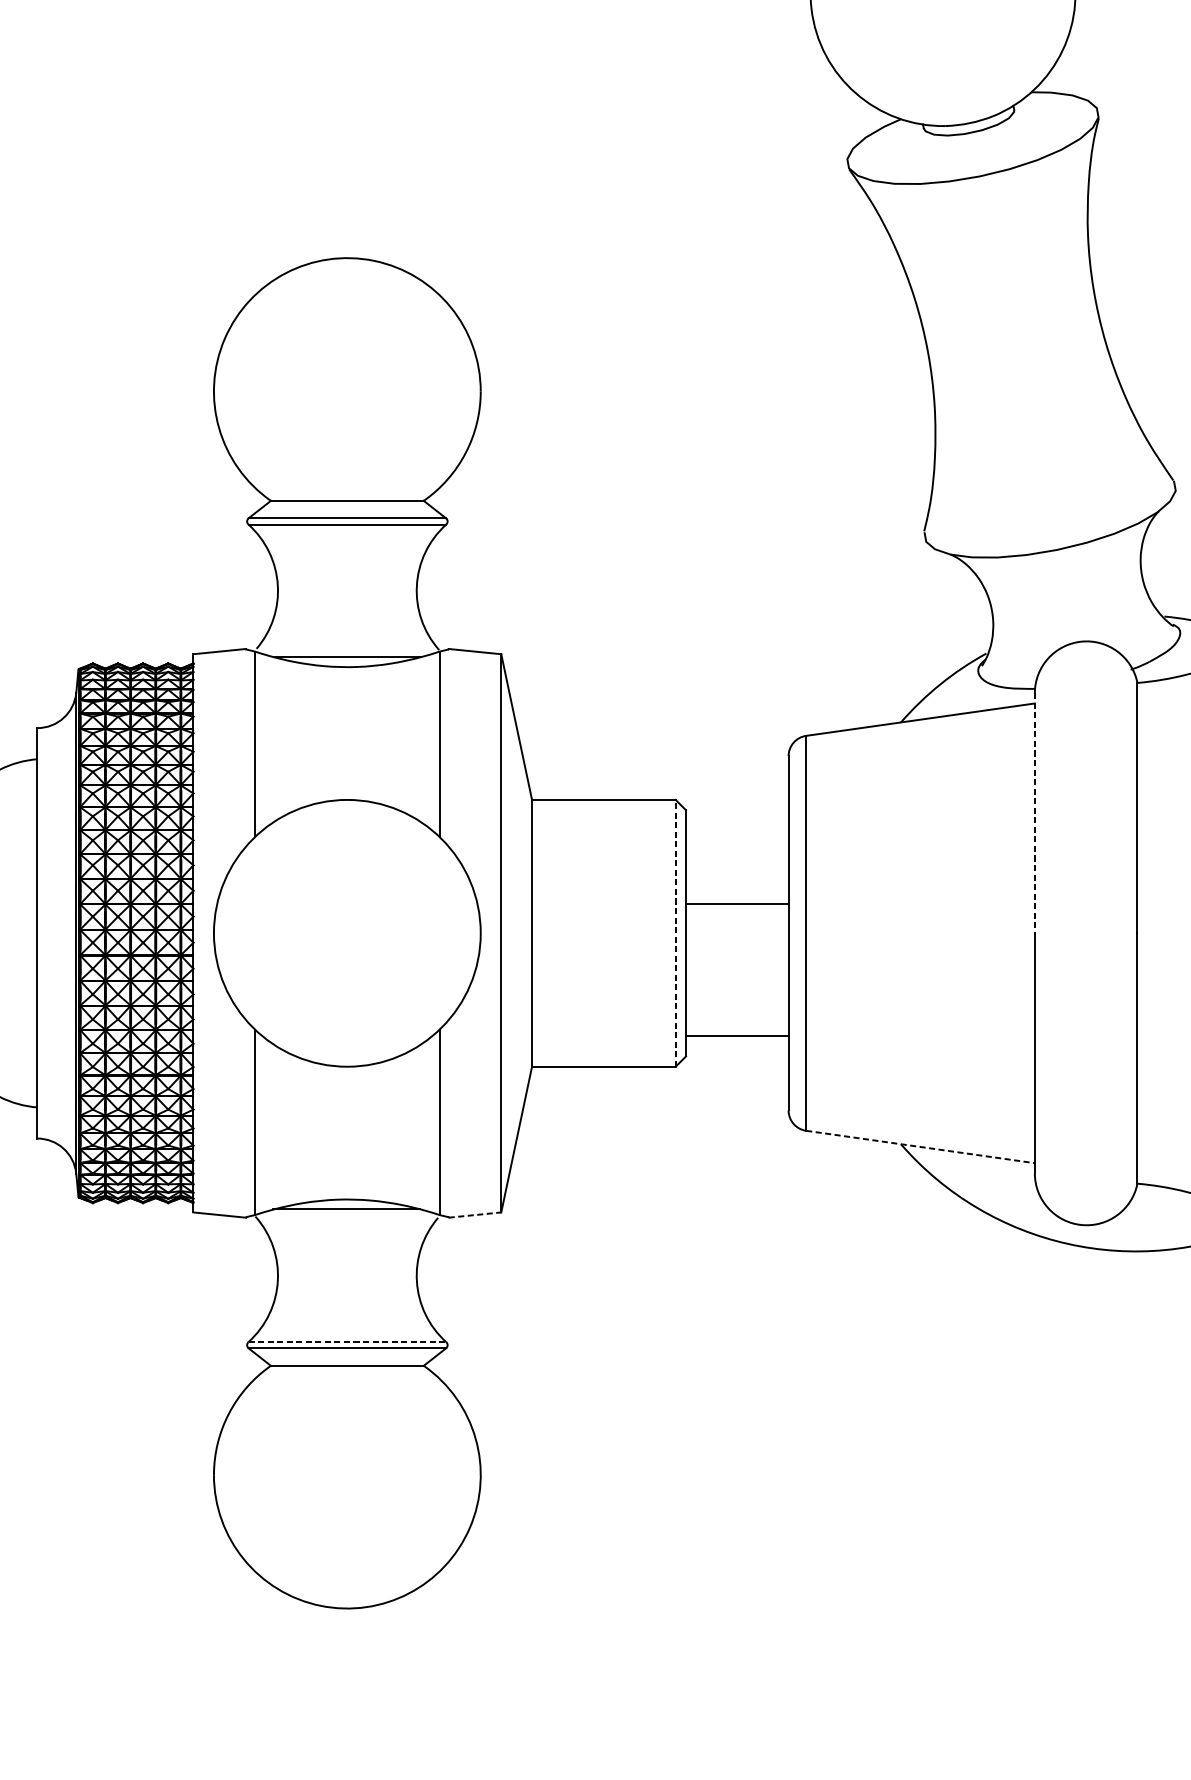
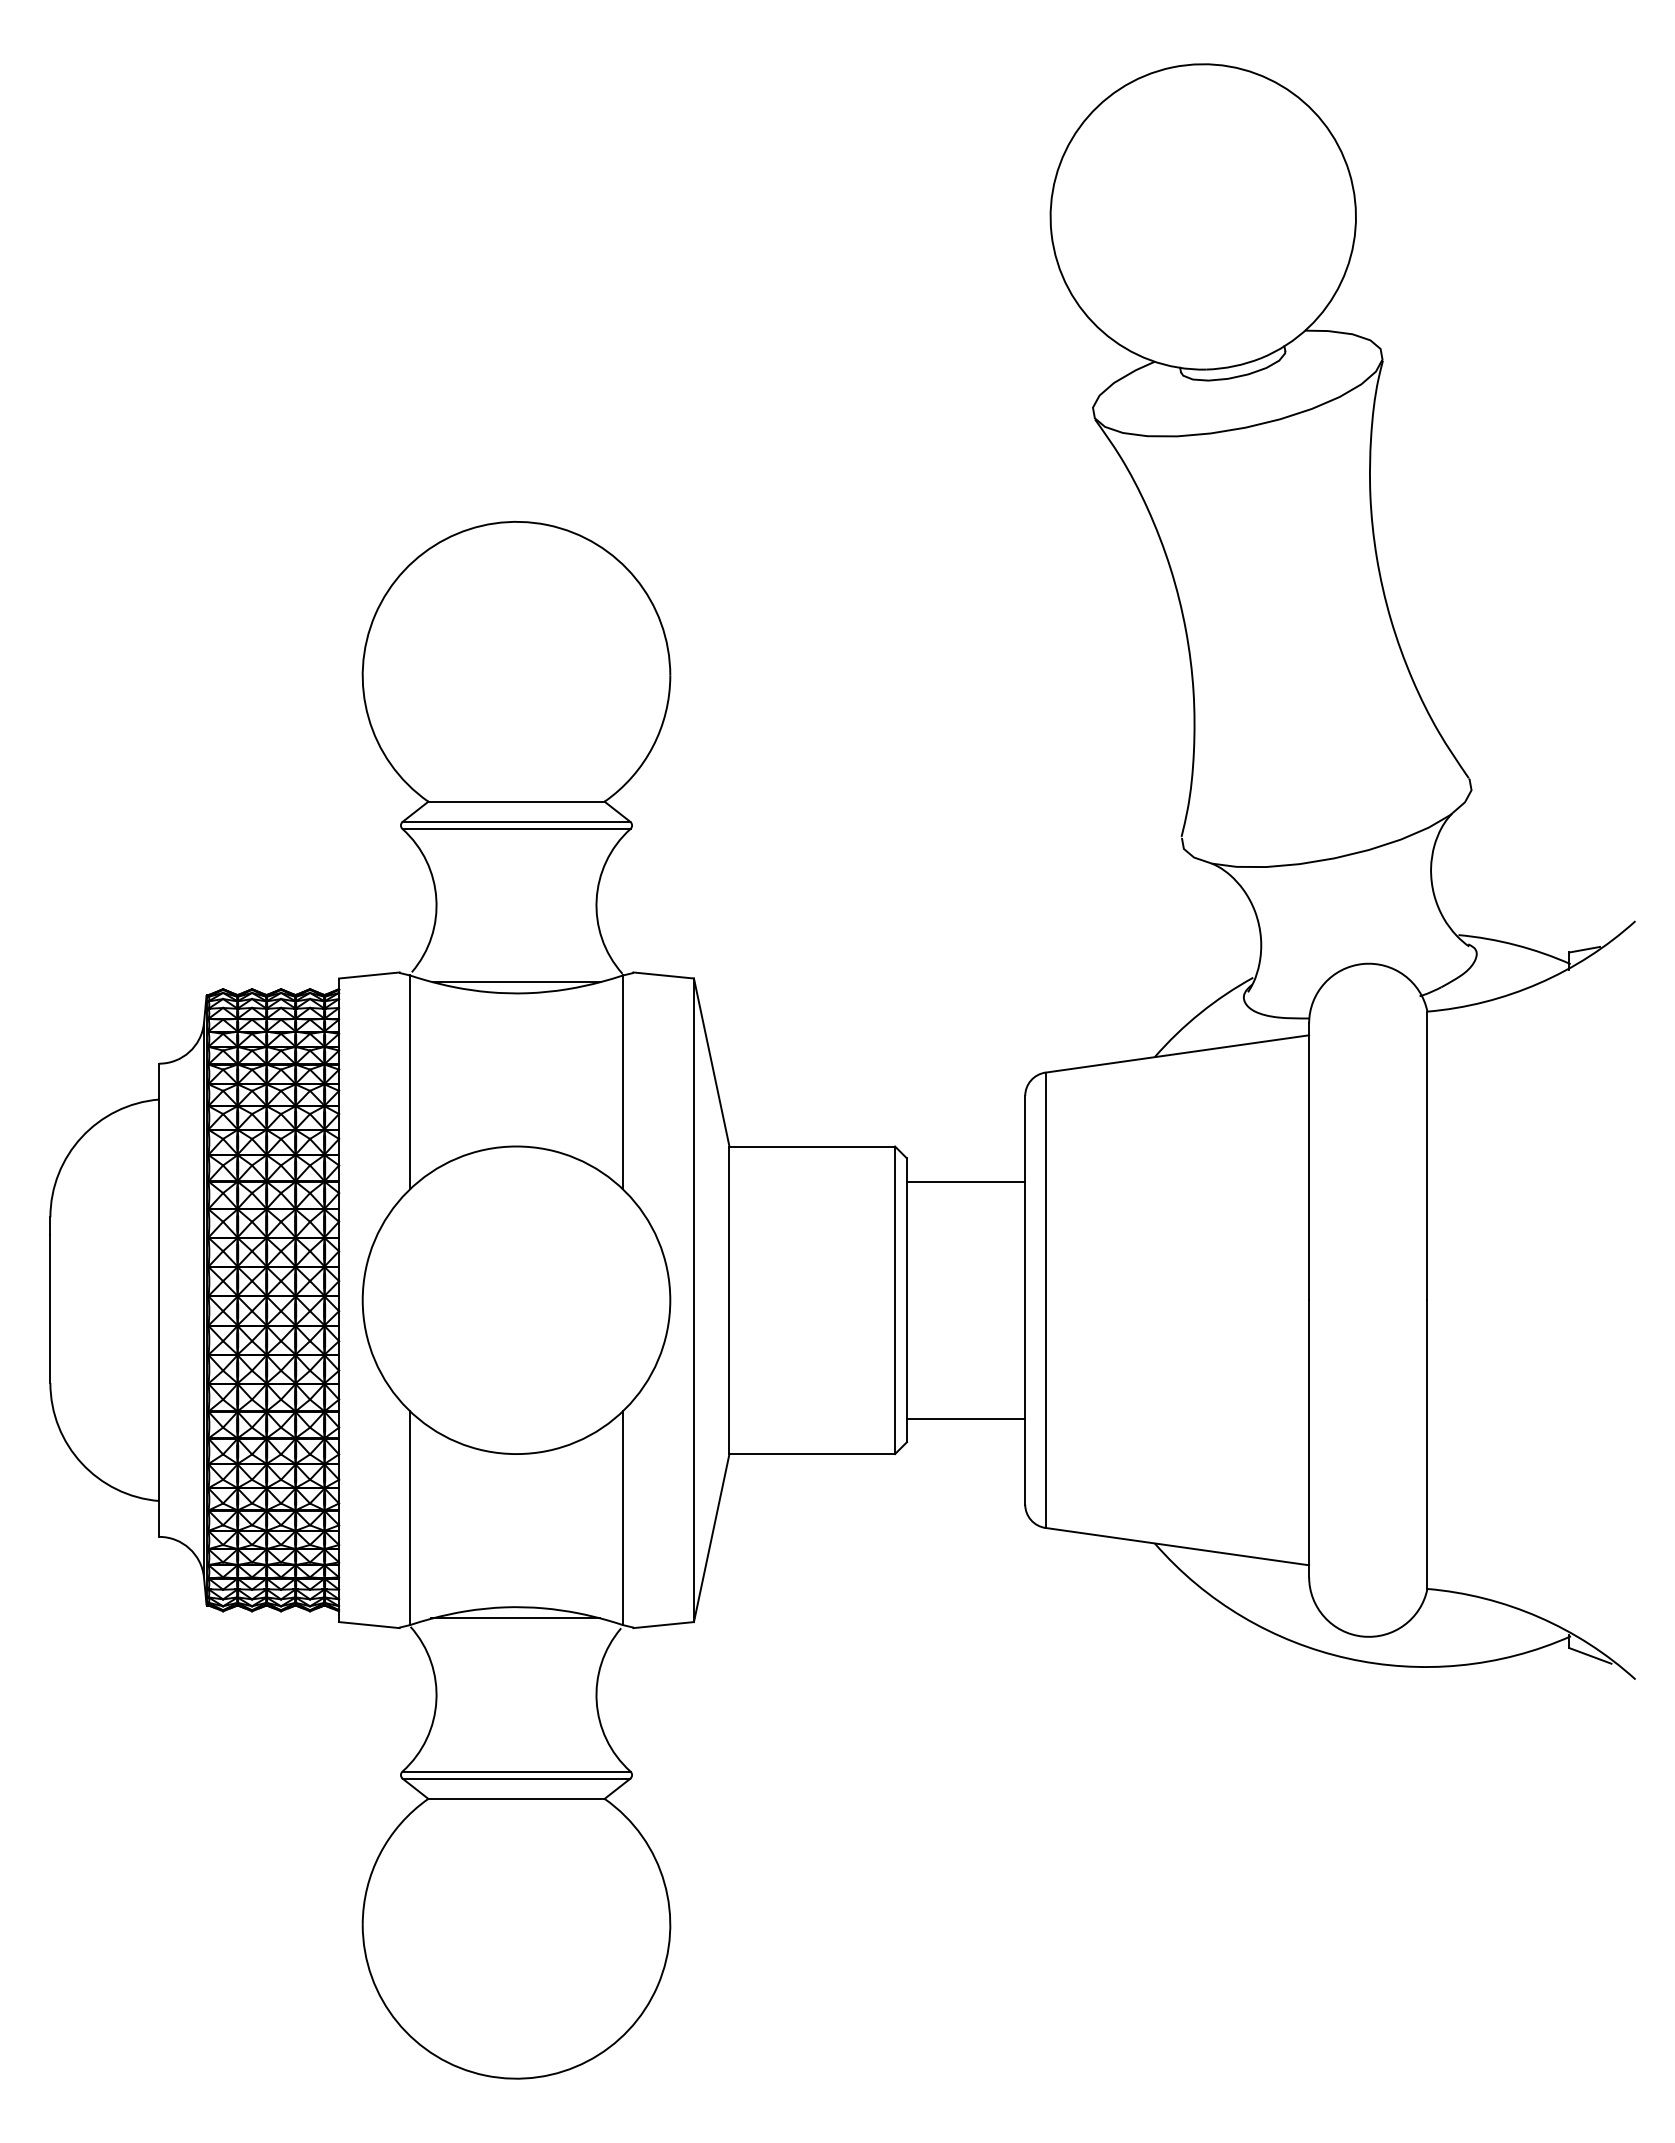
line: (1035, 813) -> (1309, 1162), dashed -> solid
line: (736, 904) -> (965, 1182), moved
line: (676, 933) -> (895, 1300), dashed -> solid
line: (920, 1146) -> (1177, 1546), dashed -> solid
line: (475, 1215) -> (664, 1625), dashed -> solid
line: (347, 1342) -> (516, 1771), dashed -> solid

